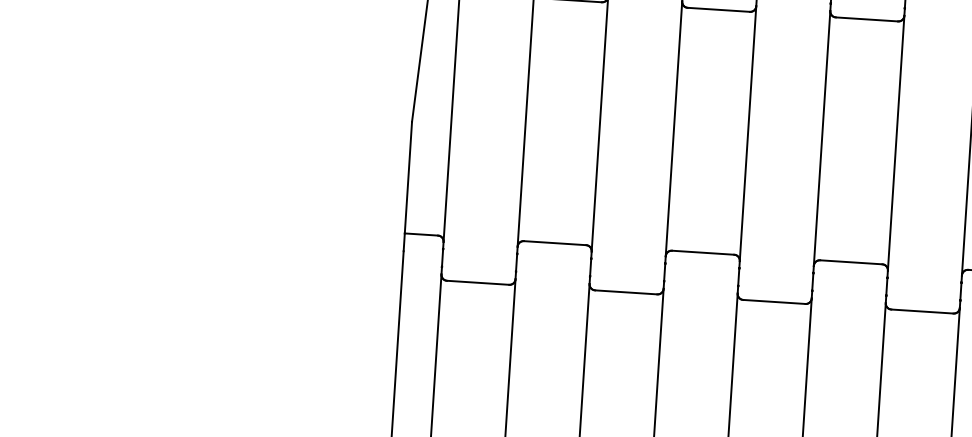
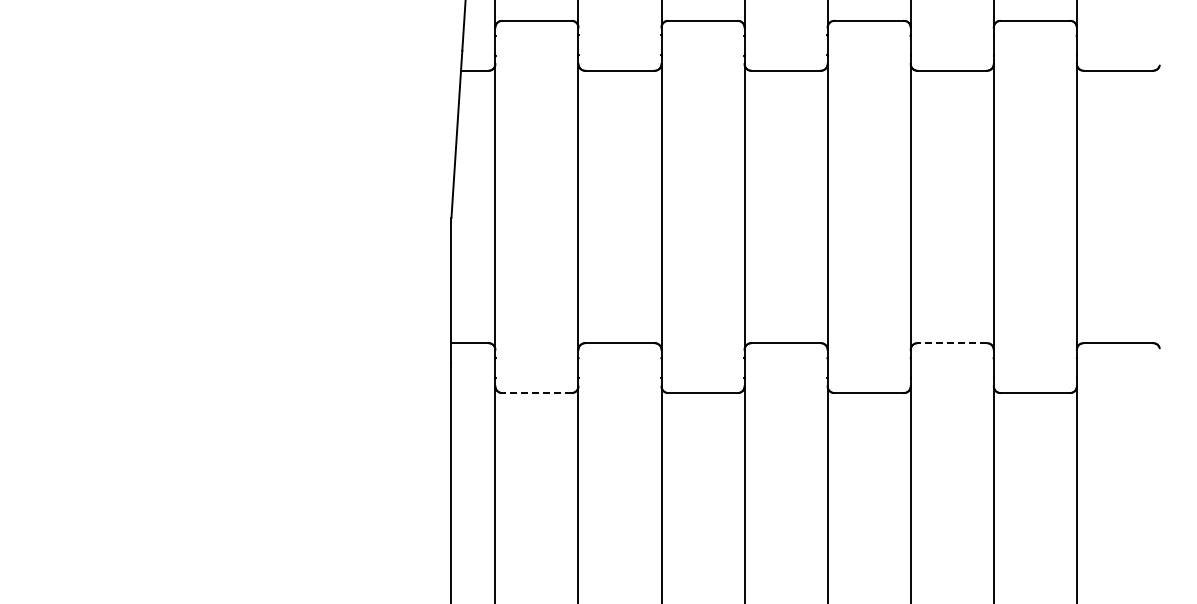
line: (851, 262) -> (952, 343), solid -> dashed
line: (477, 283) -> (536, 393), solid -> dashed

